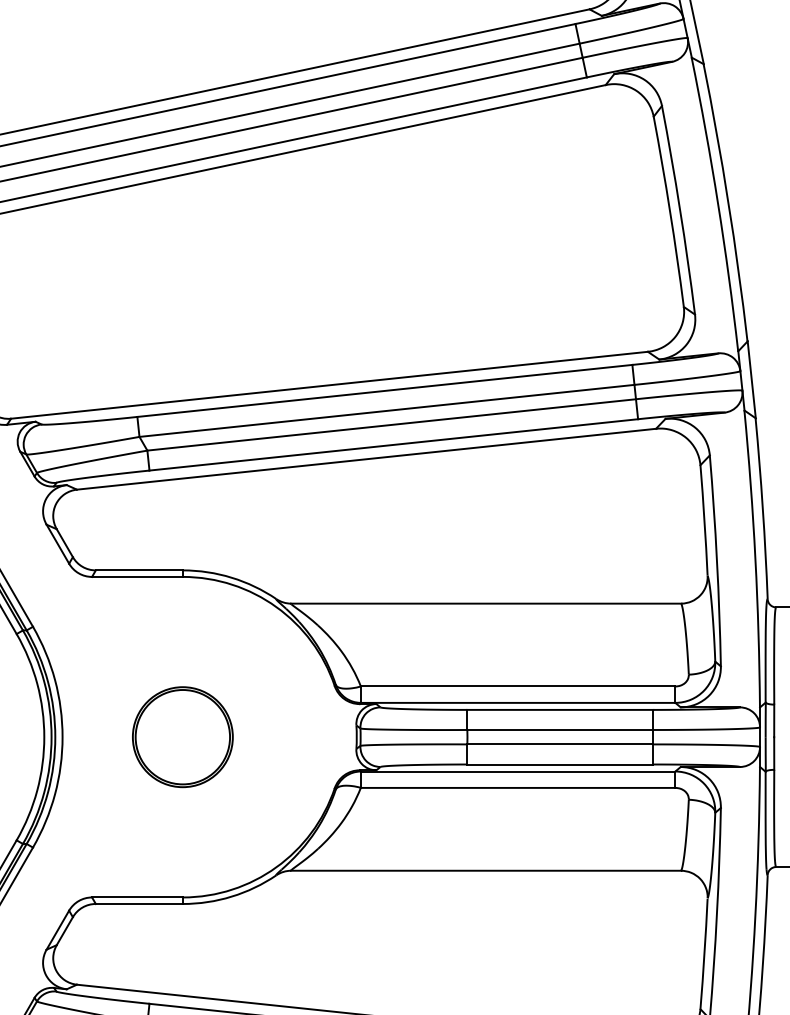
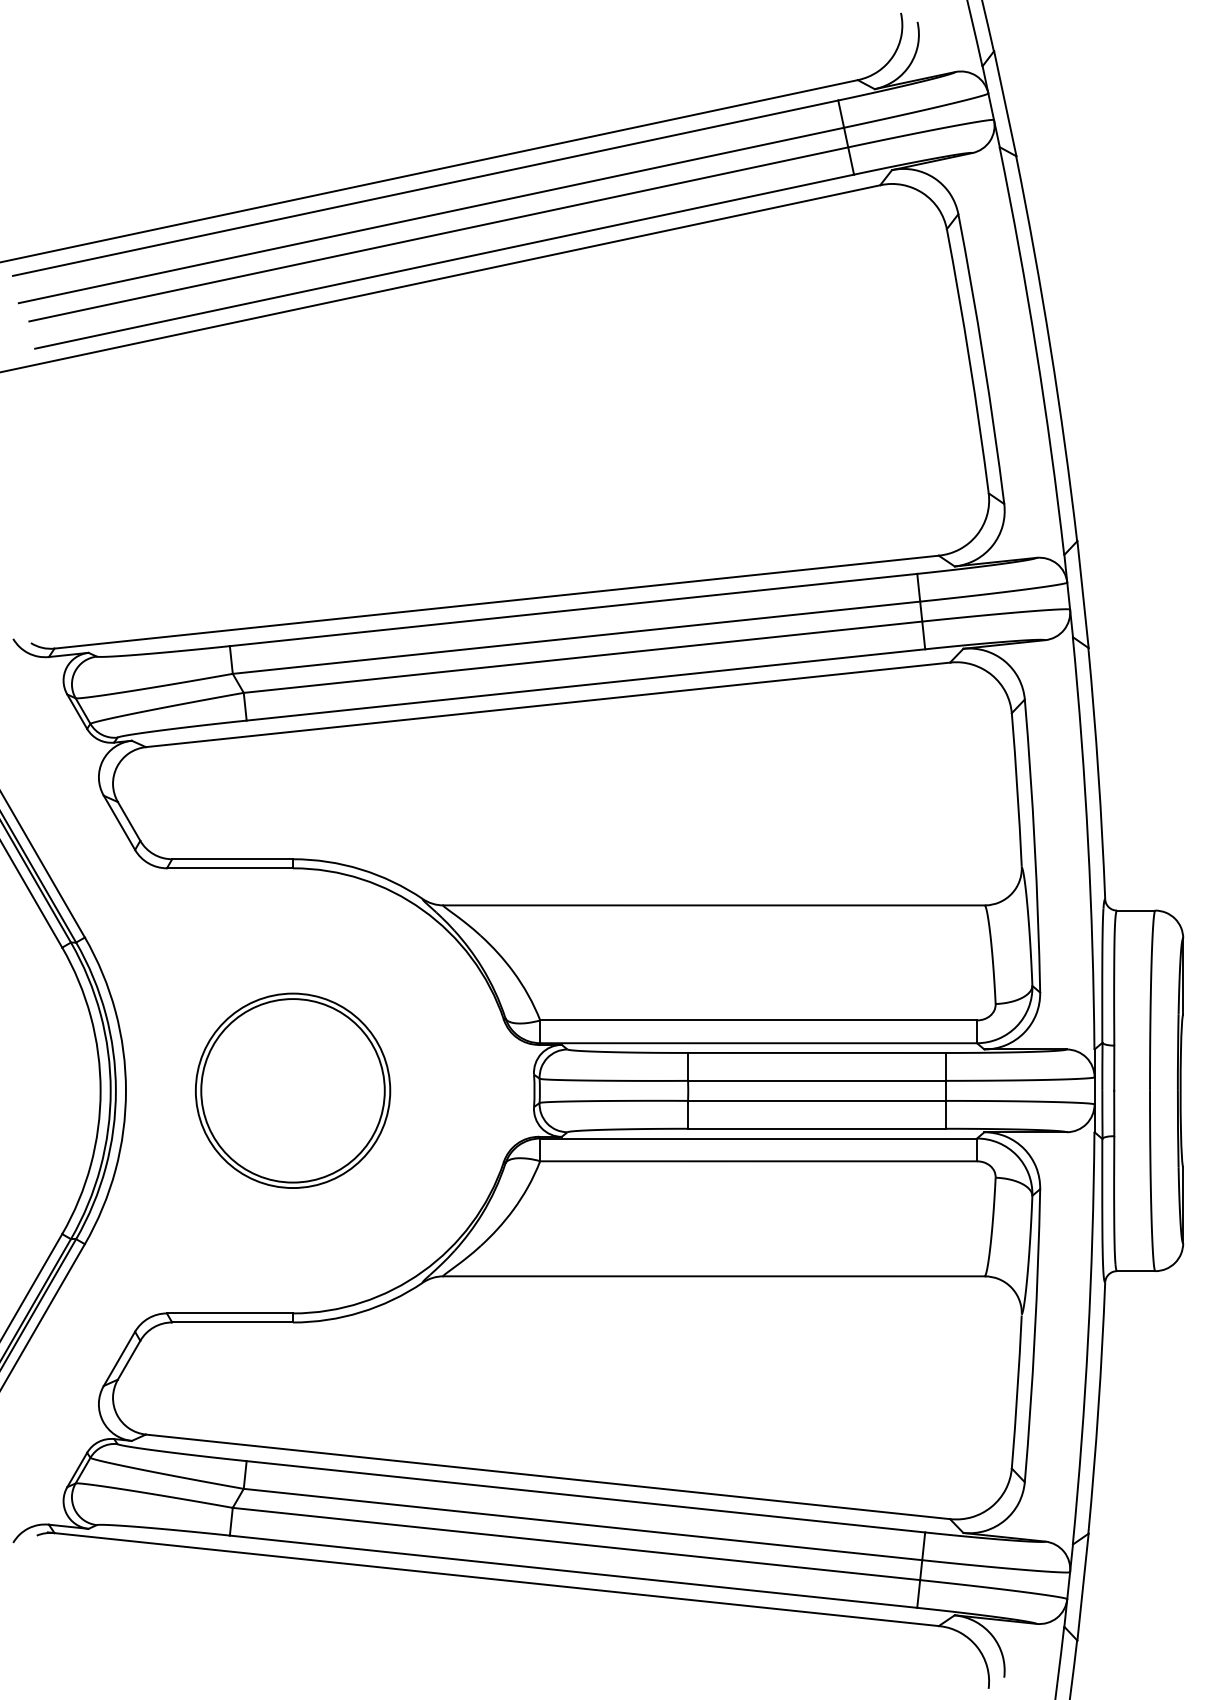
part: (182, 736) -> (292, 1090), size x1.4

